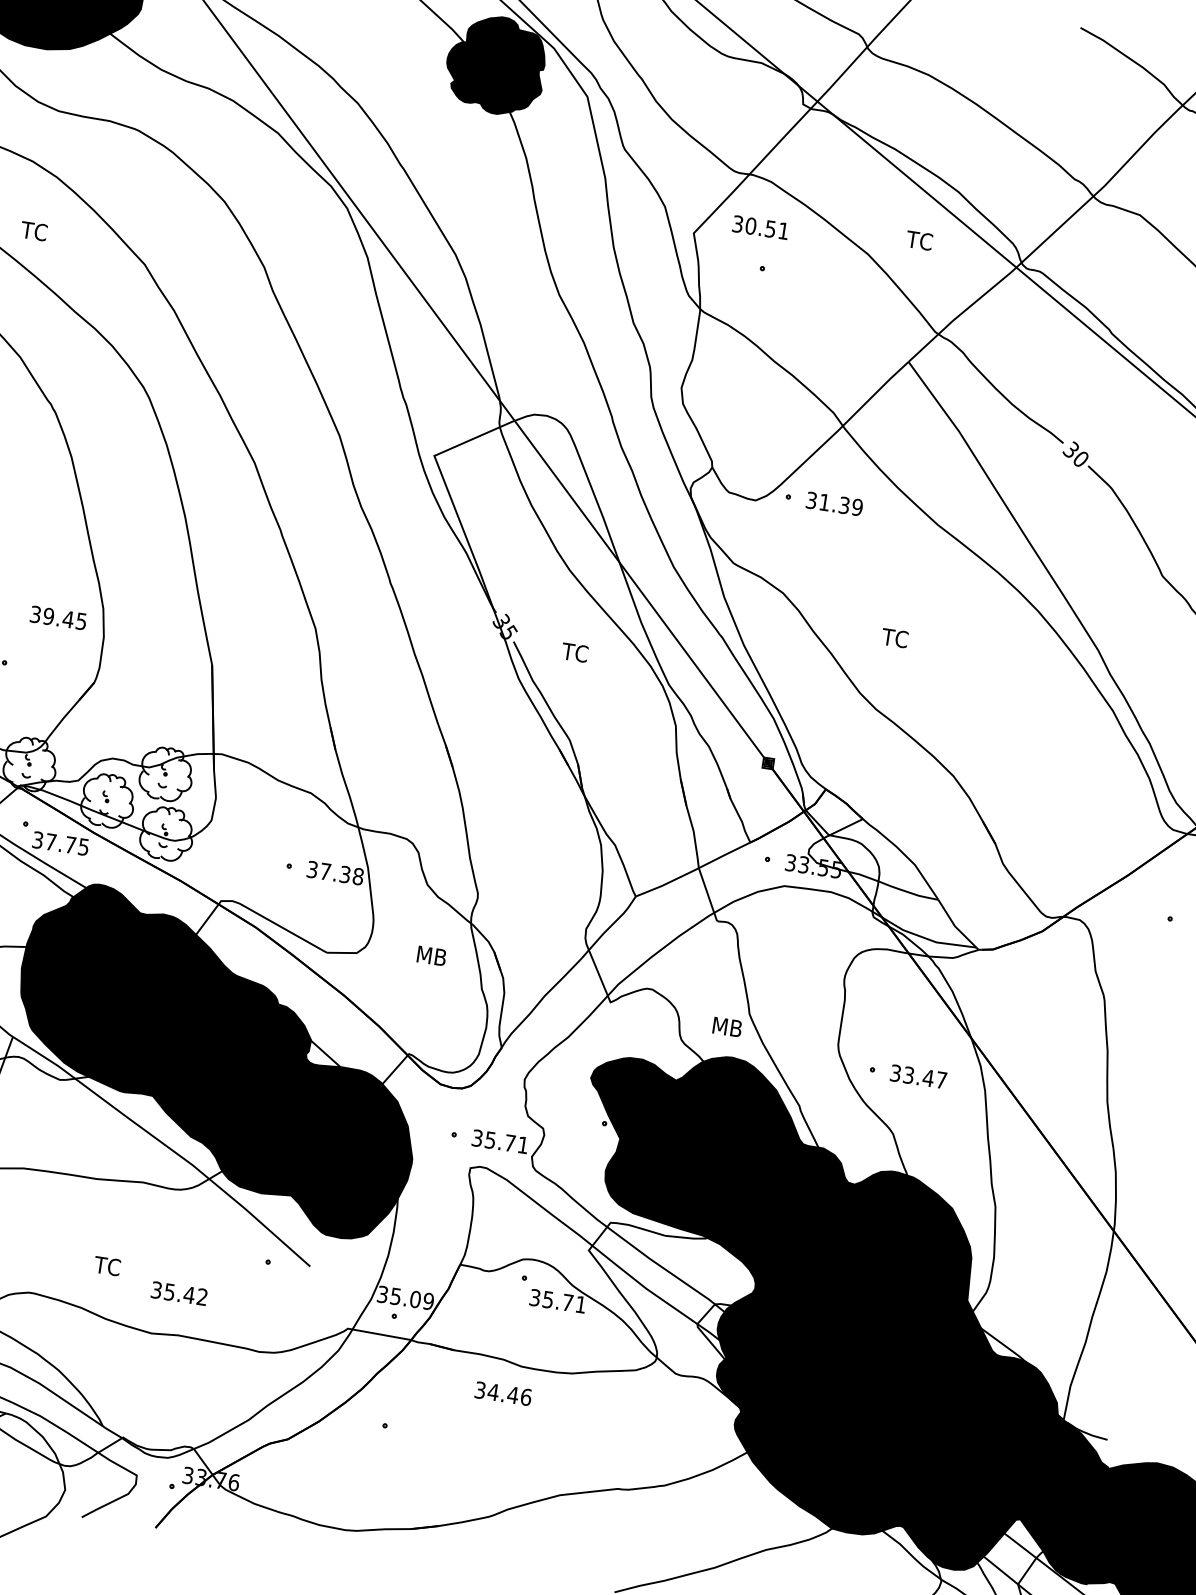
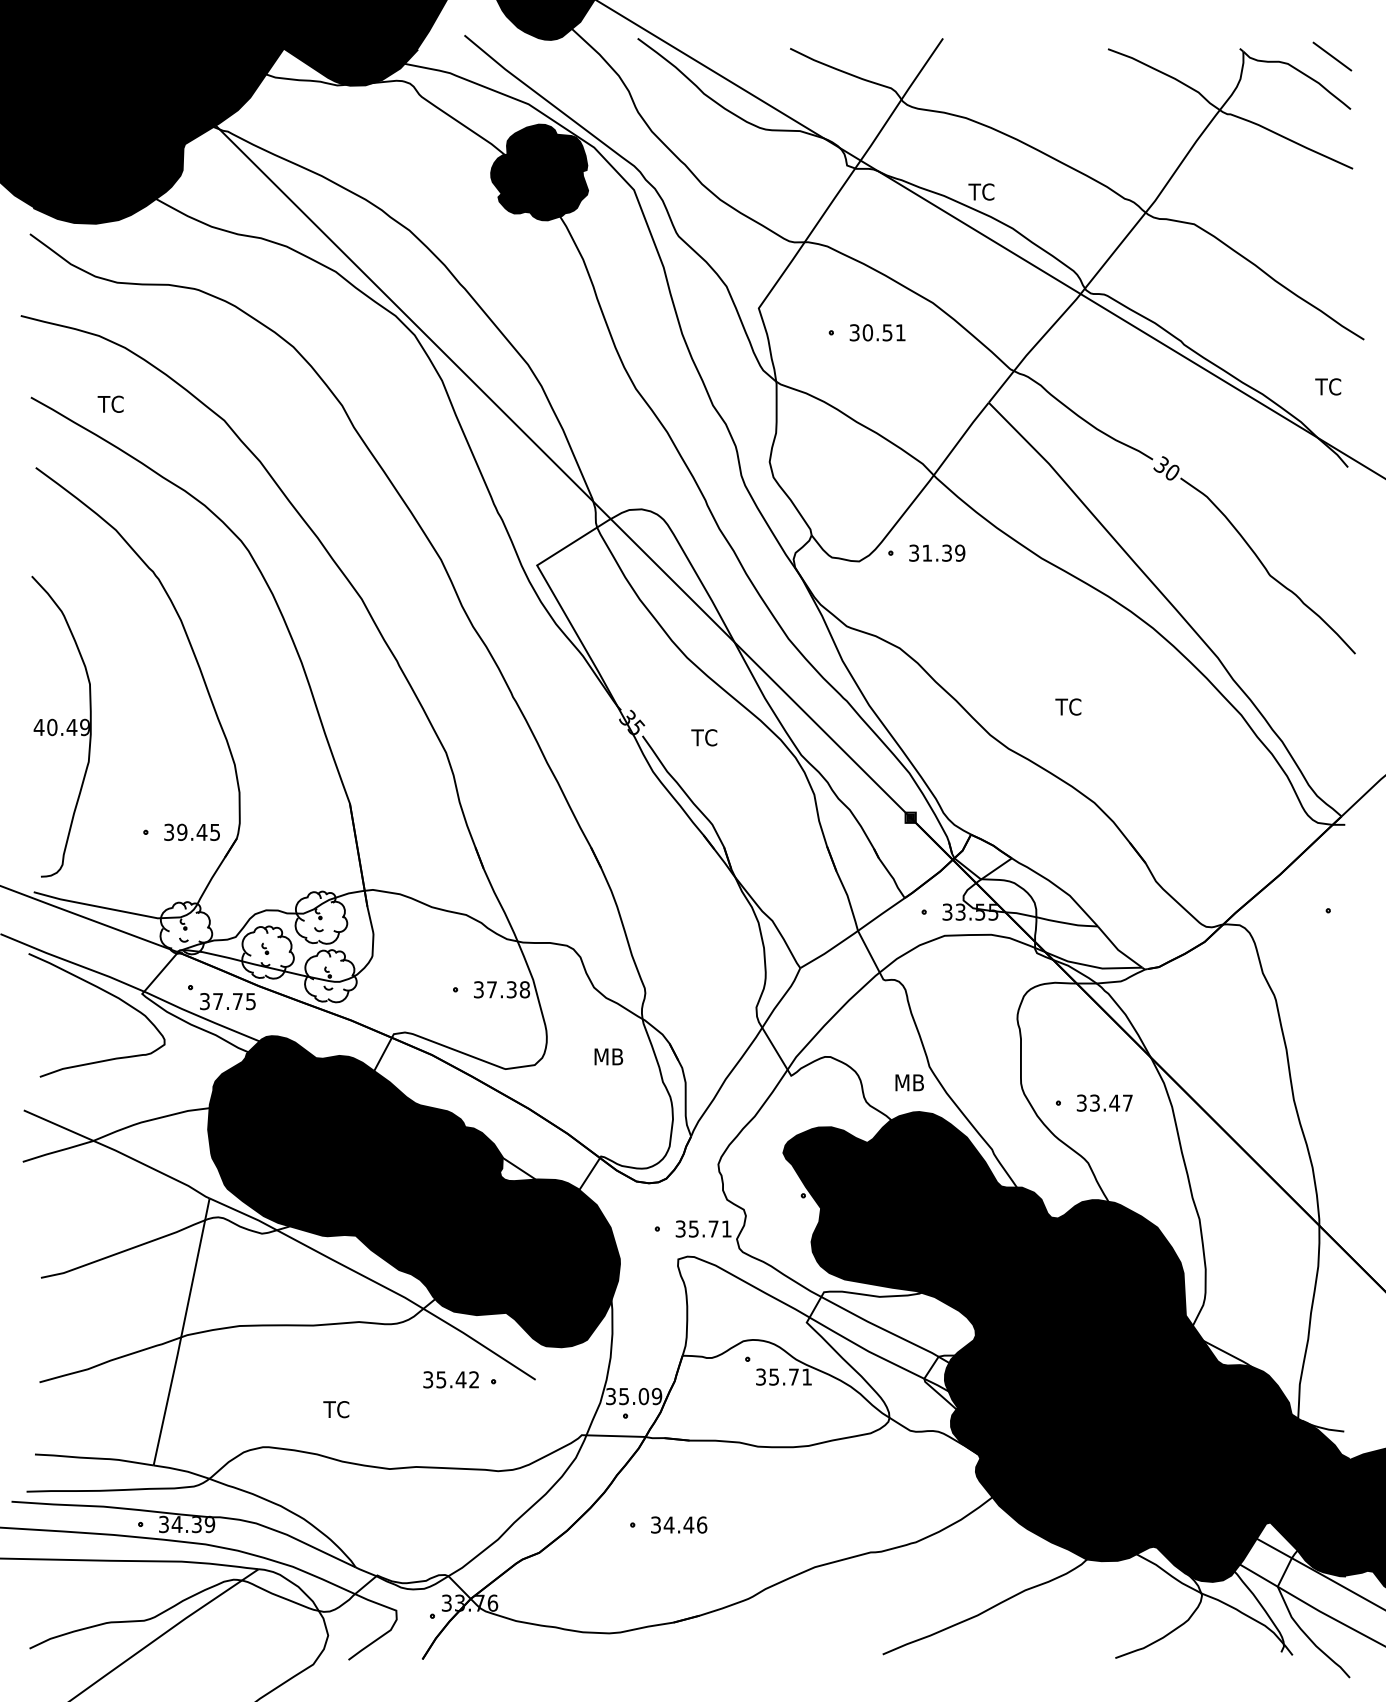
text: (760, 227) -> (877, 332), moved
text: (919, 240) -> (981, 191), moved
text: (58, 617) -> (191, 831), moved
text: (895, 637) -> (1068, 706), moved
text: (178, 1293) -> (450, 1379), moved
text: (503, 1393) -> (679, 1524), moved

